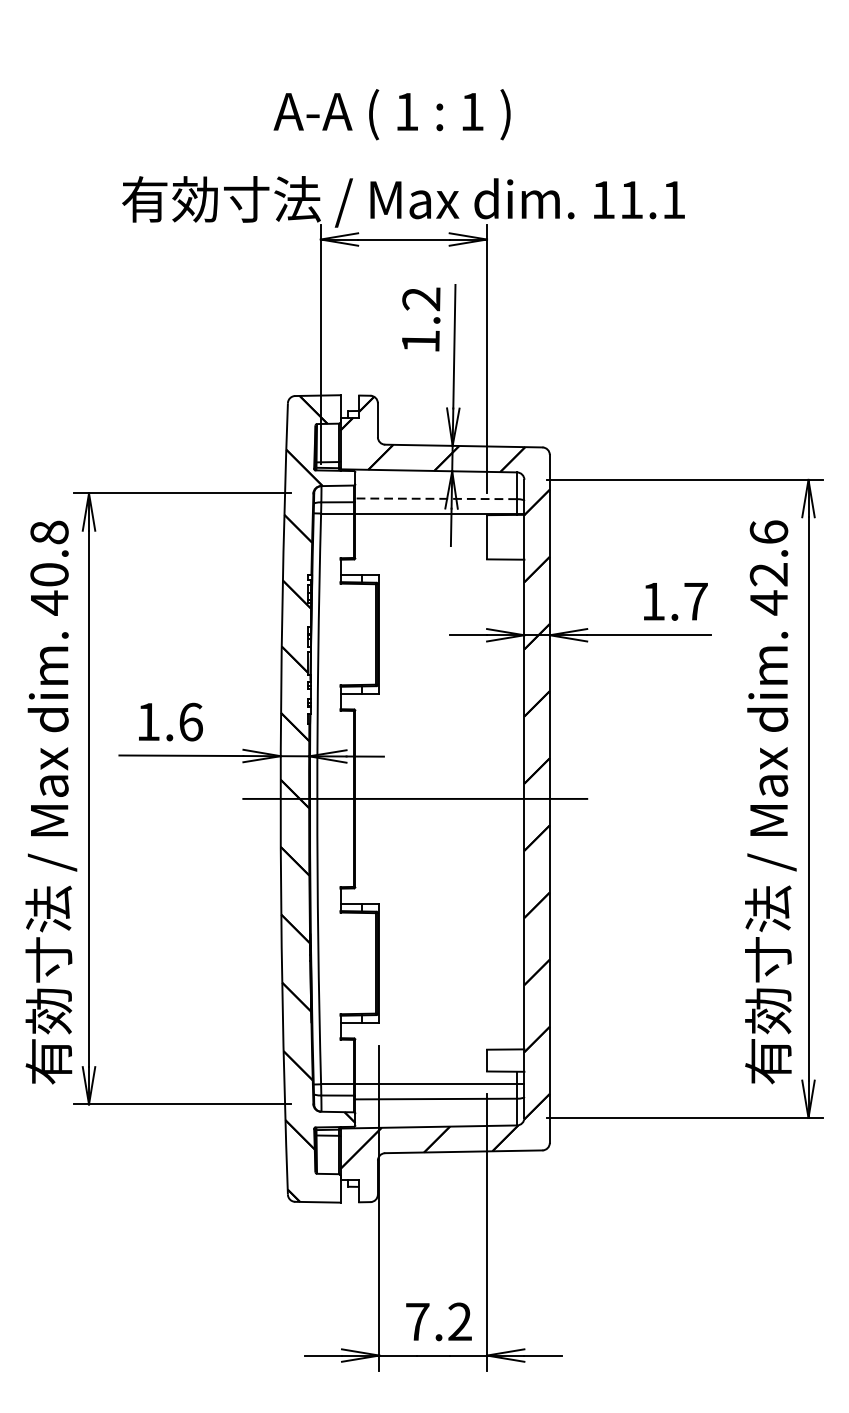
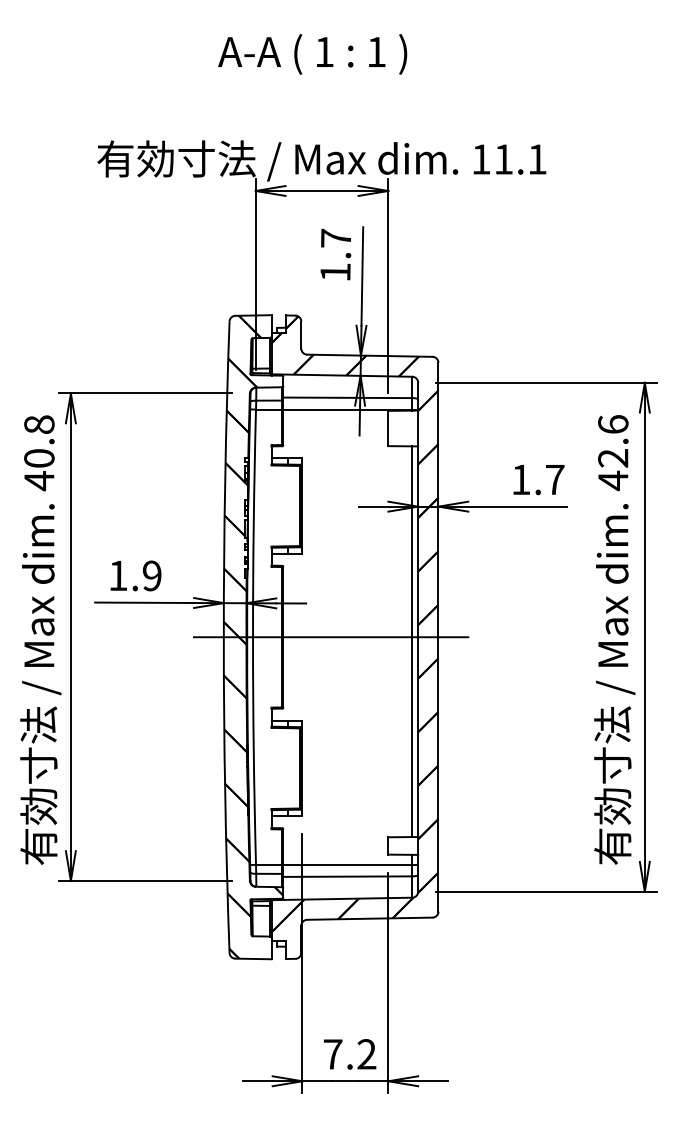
text: (391, 114) -> (312, 54), moved
text: (420, 299) -> (335, 238), 1.2 -> 1.7
line: (435, 498) -> (347, 397), dashed -> solid
text: (190, 721) -> (151, 575), 1.6 -> 1.9
line: (517, 804) -> (412, 641), added

